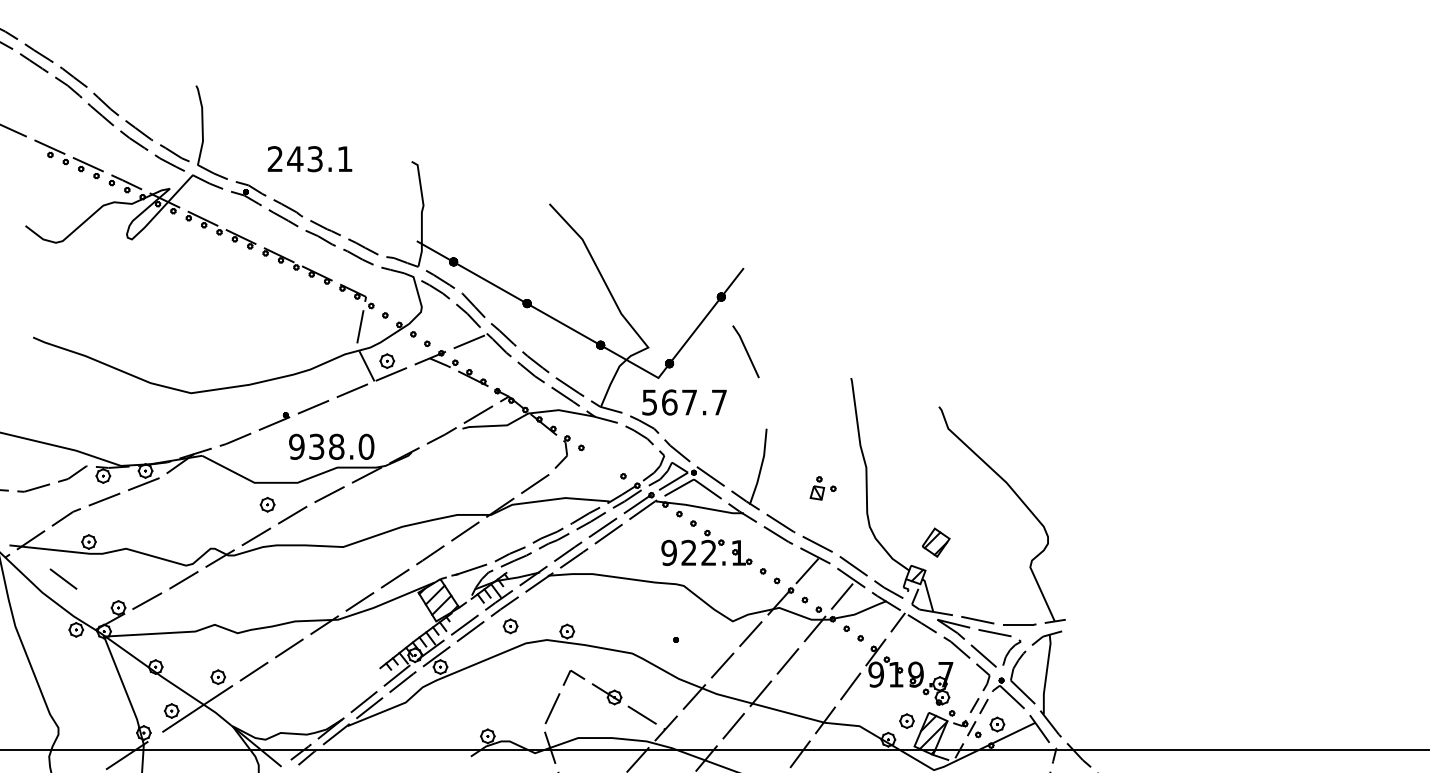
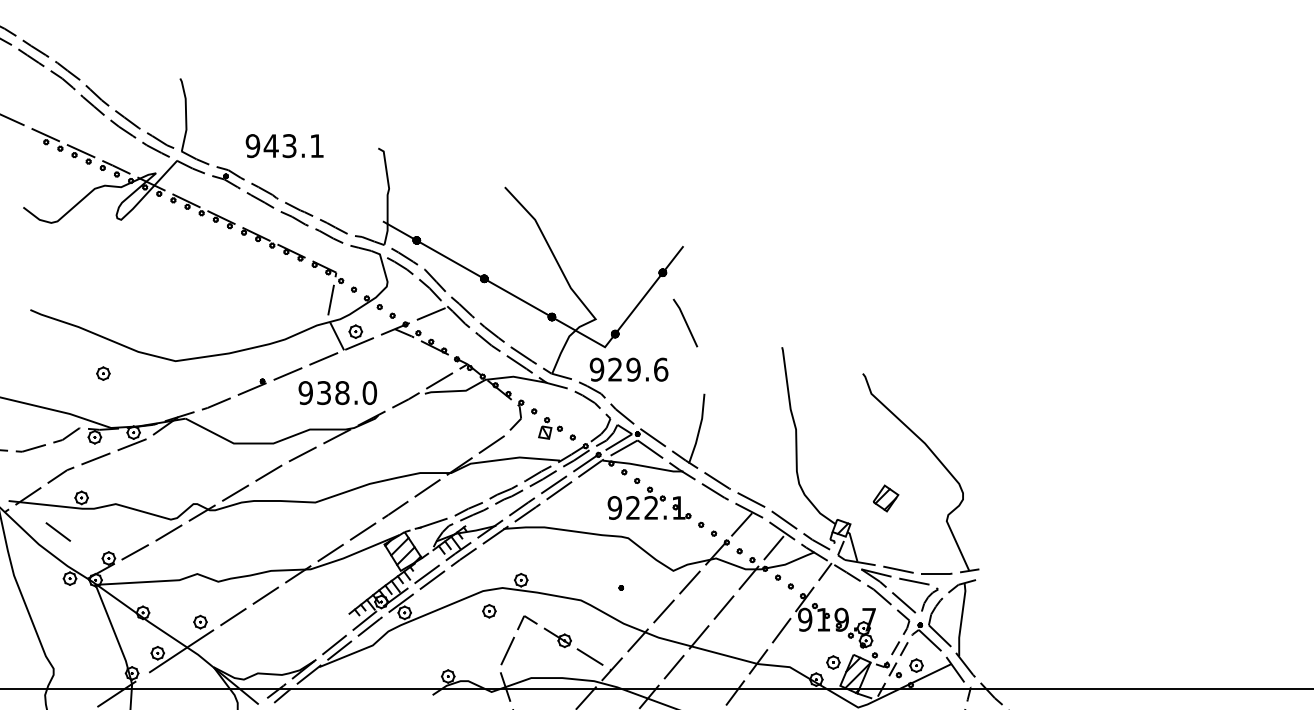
text: (275, 159) -> (253, 146), 243.1 -> 943.1
text: (684, 402) -> (628, 369), 567.7 -> 929.6
text: (331, 446) -> (337, 392), moved
part: (822, 488) -> (549, 428), moved
part: (267, 504) -> (103, 373), moved
part: (936, 542) -> (886, 498), moved
part: (510, 626) -> (489, 611), moved

